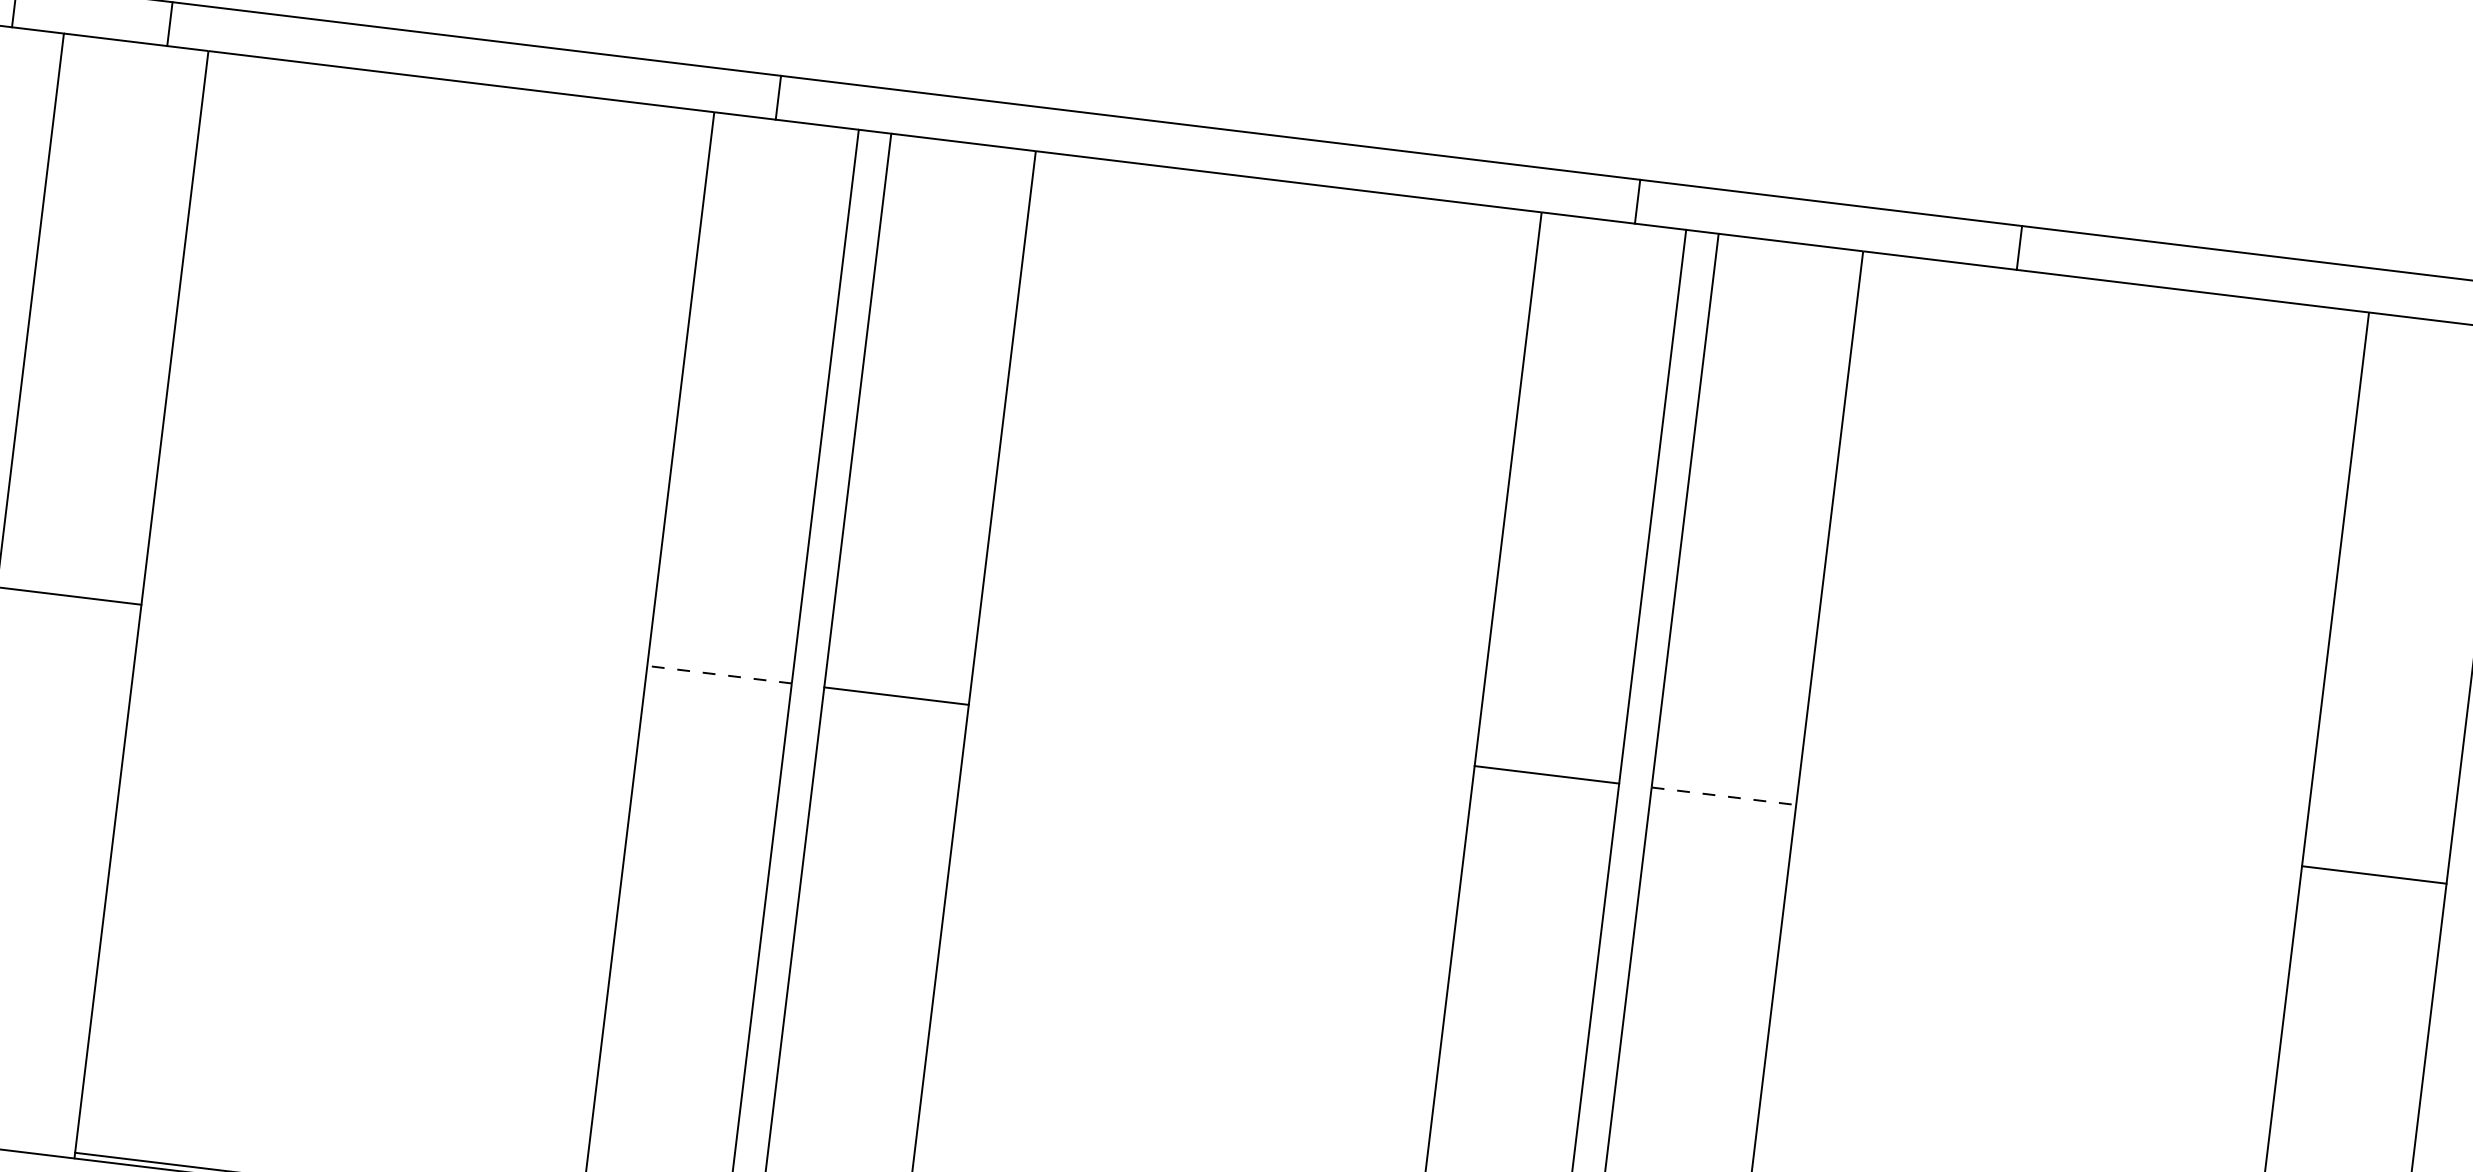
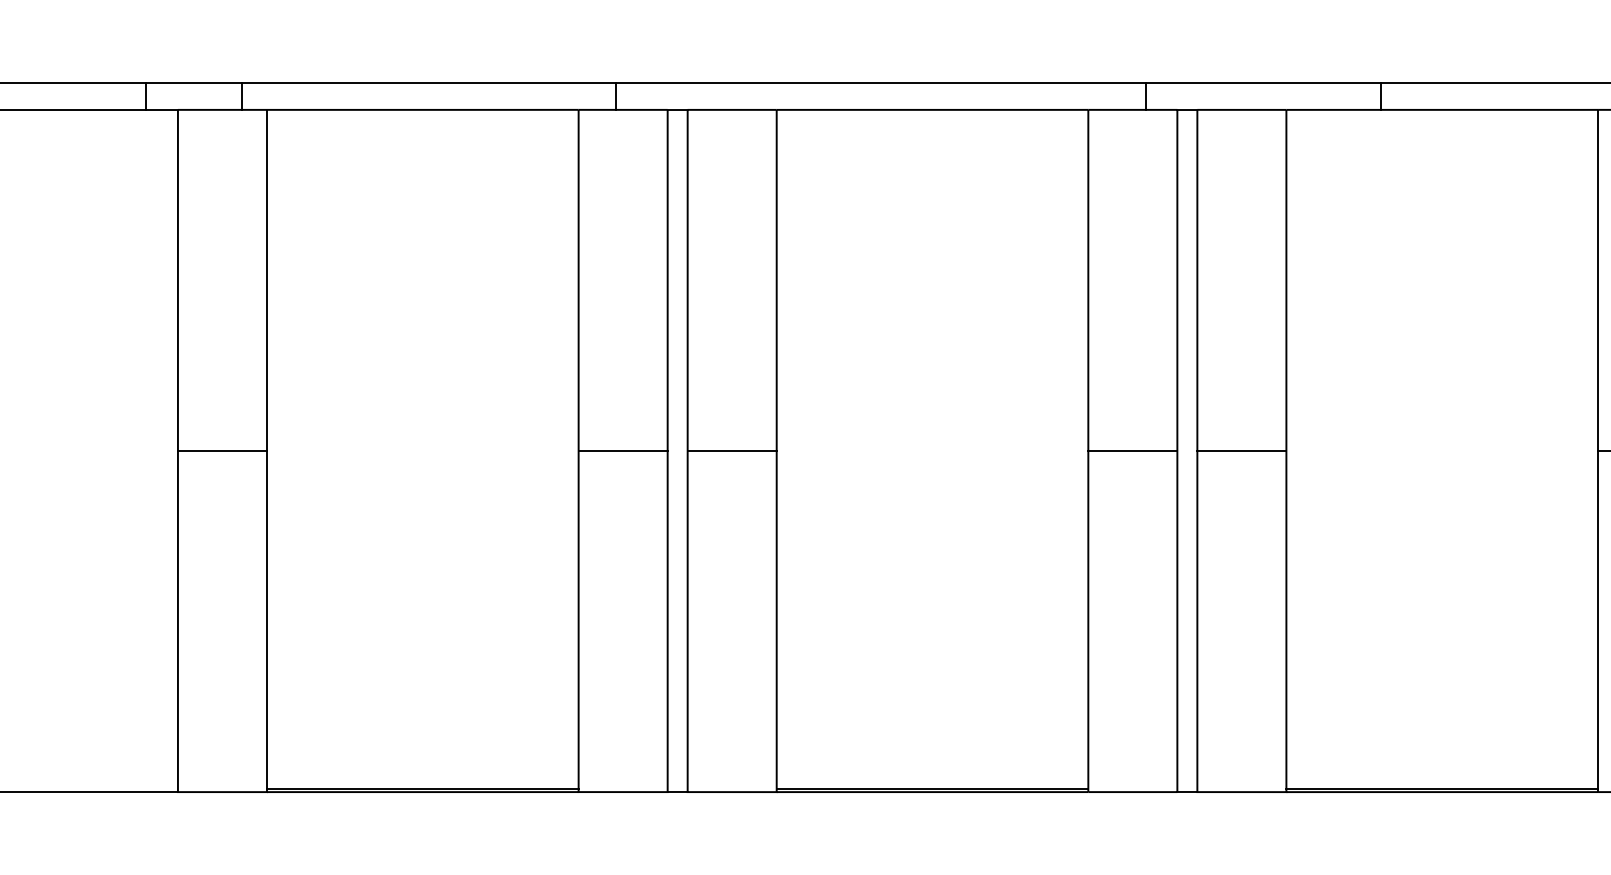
line: (720, 673) -> (623, 450), dashed -> solid
line: (1723, 795) -> (1241, 450), dashed -> solid

